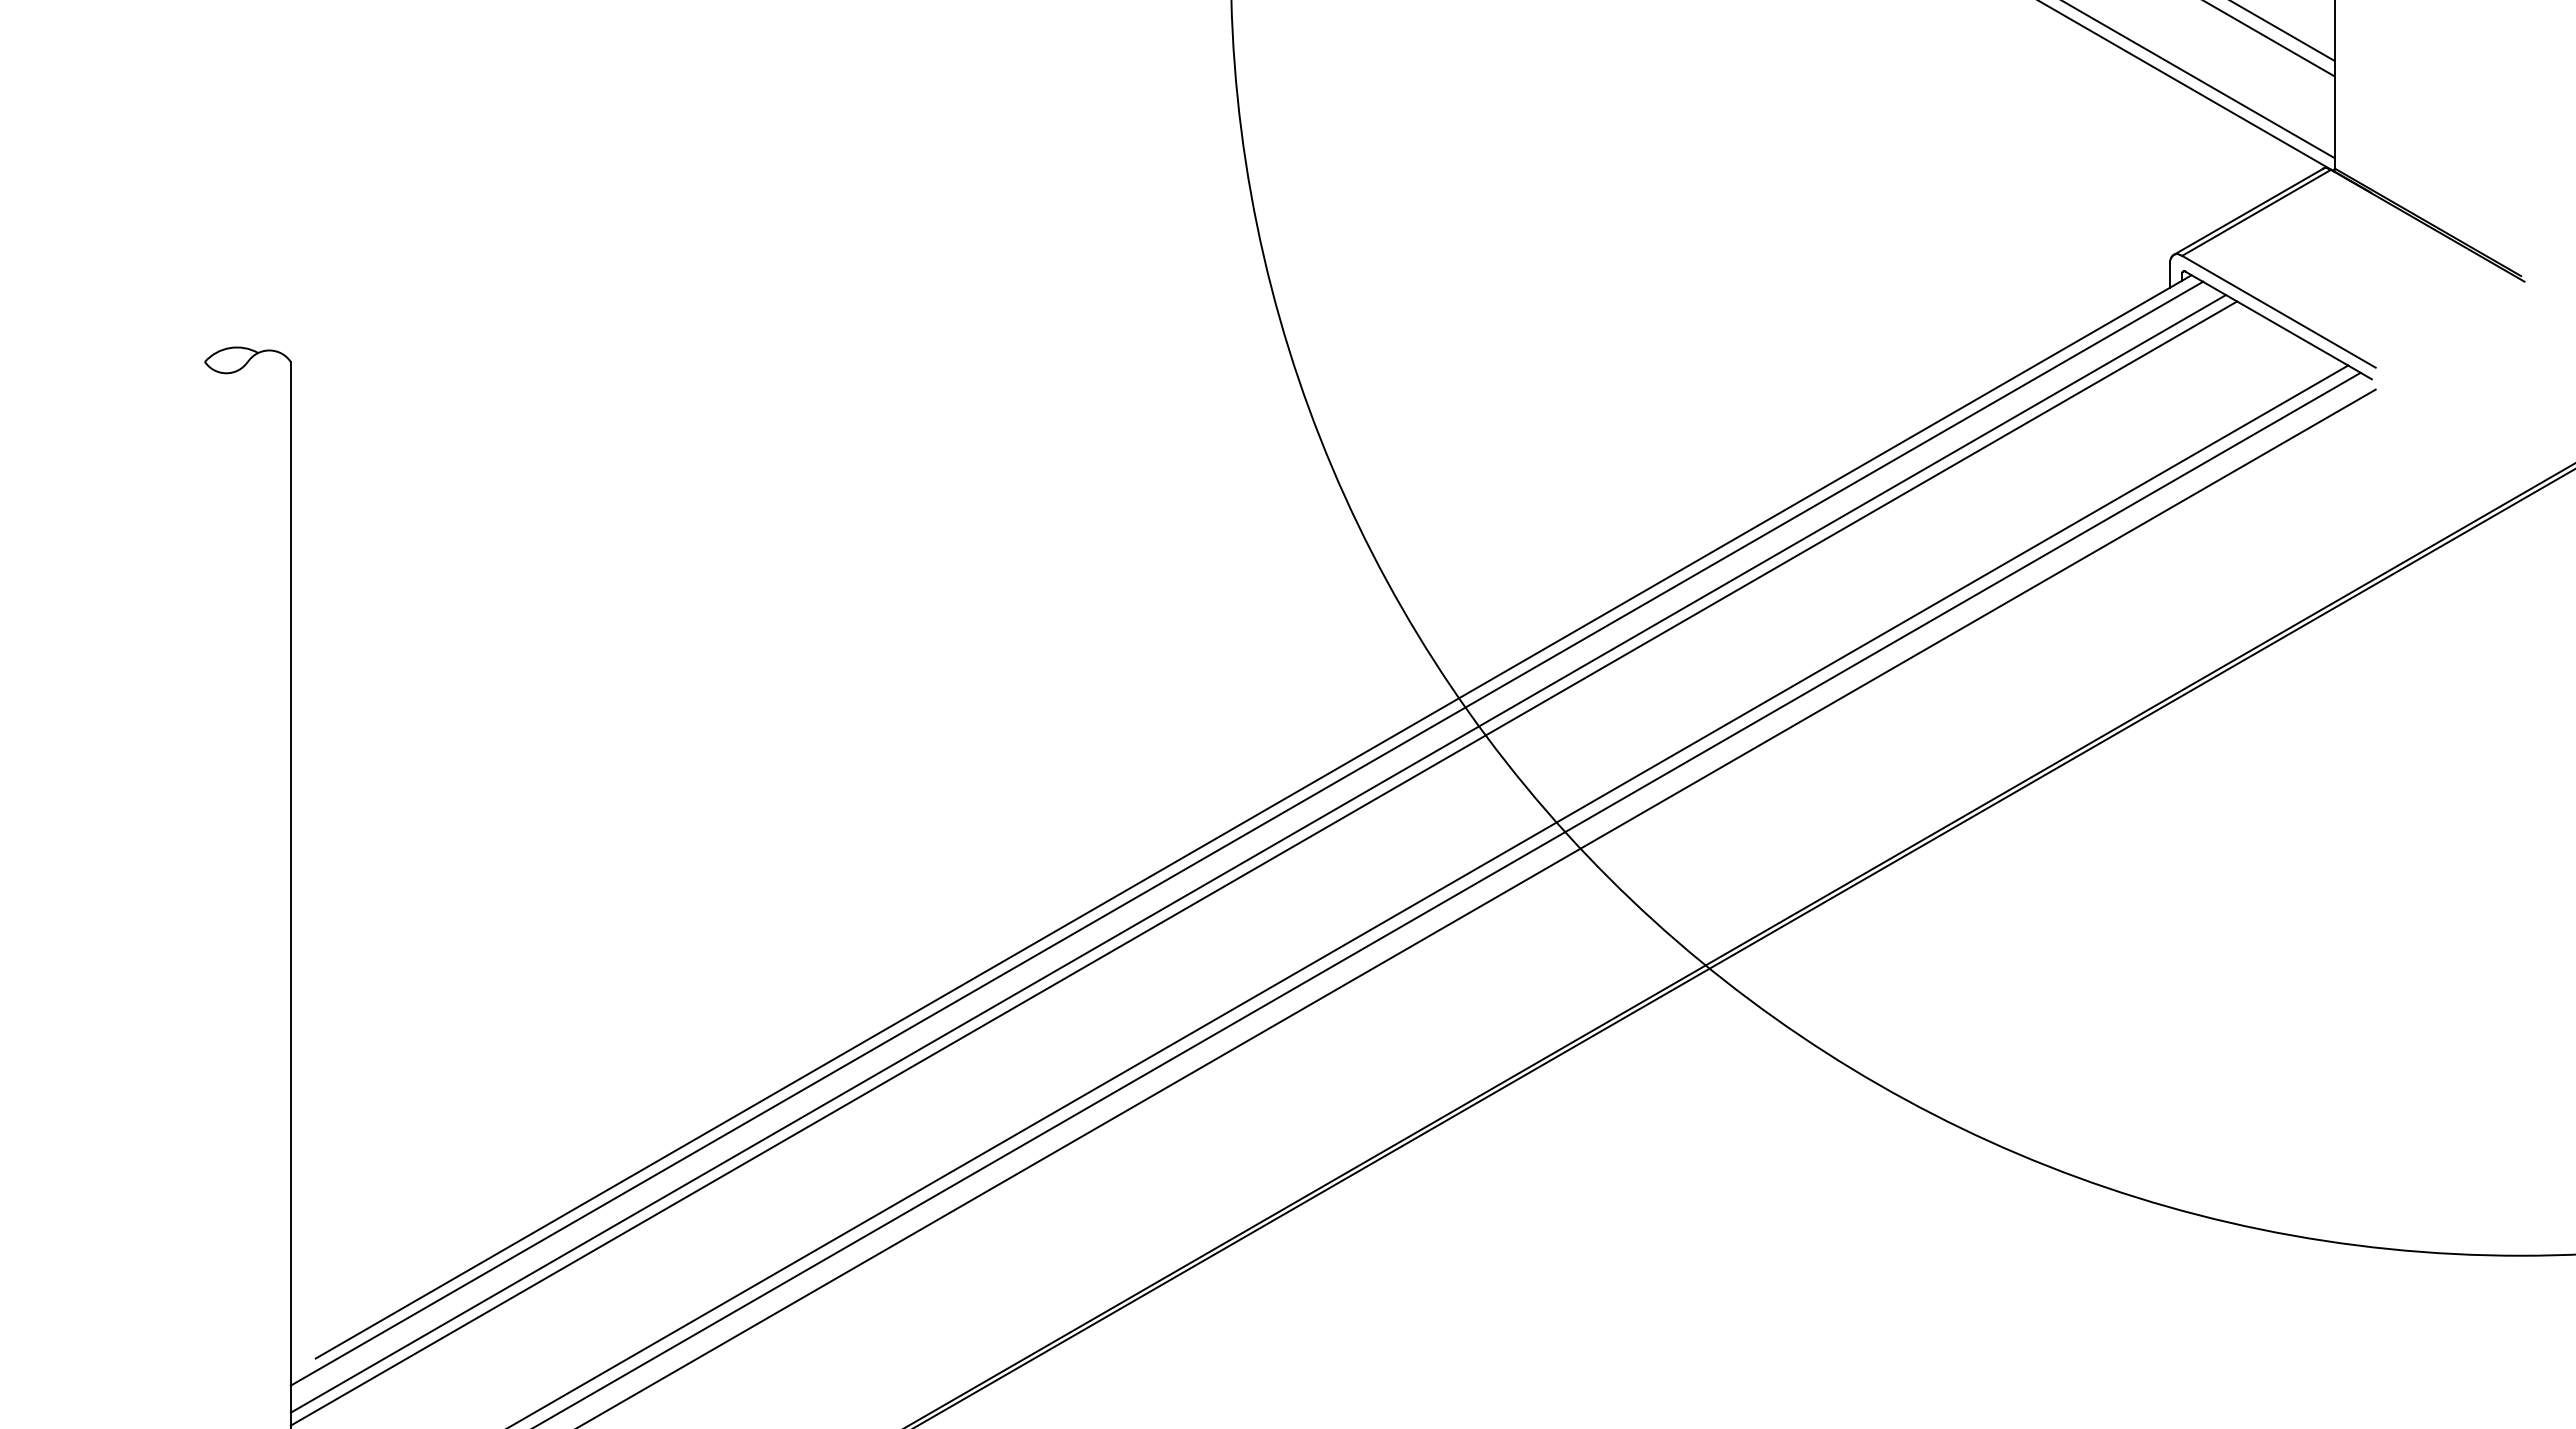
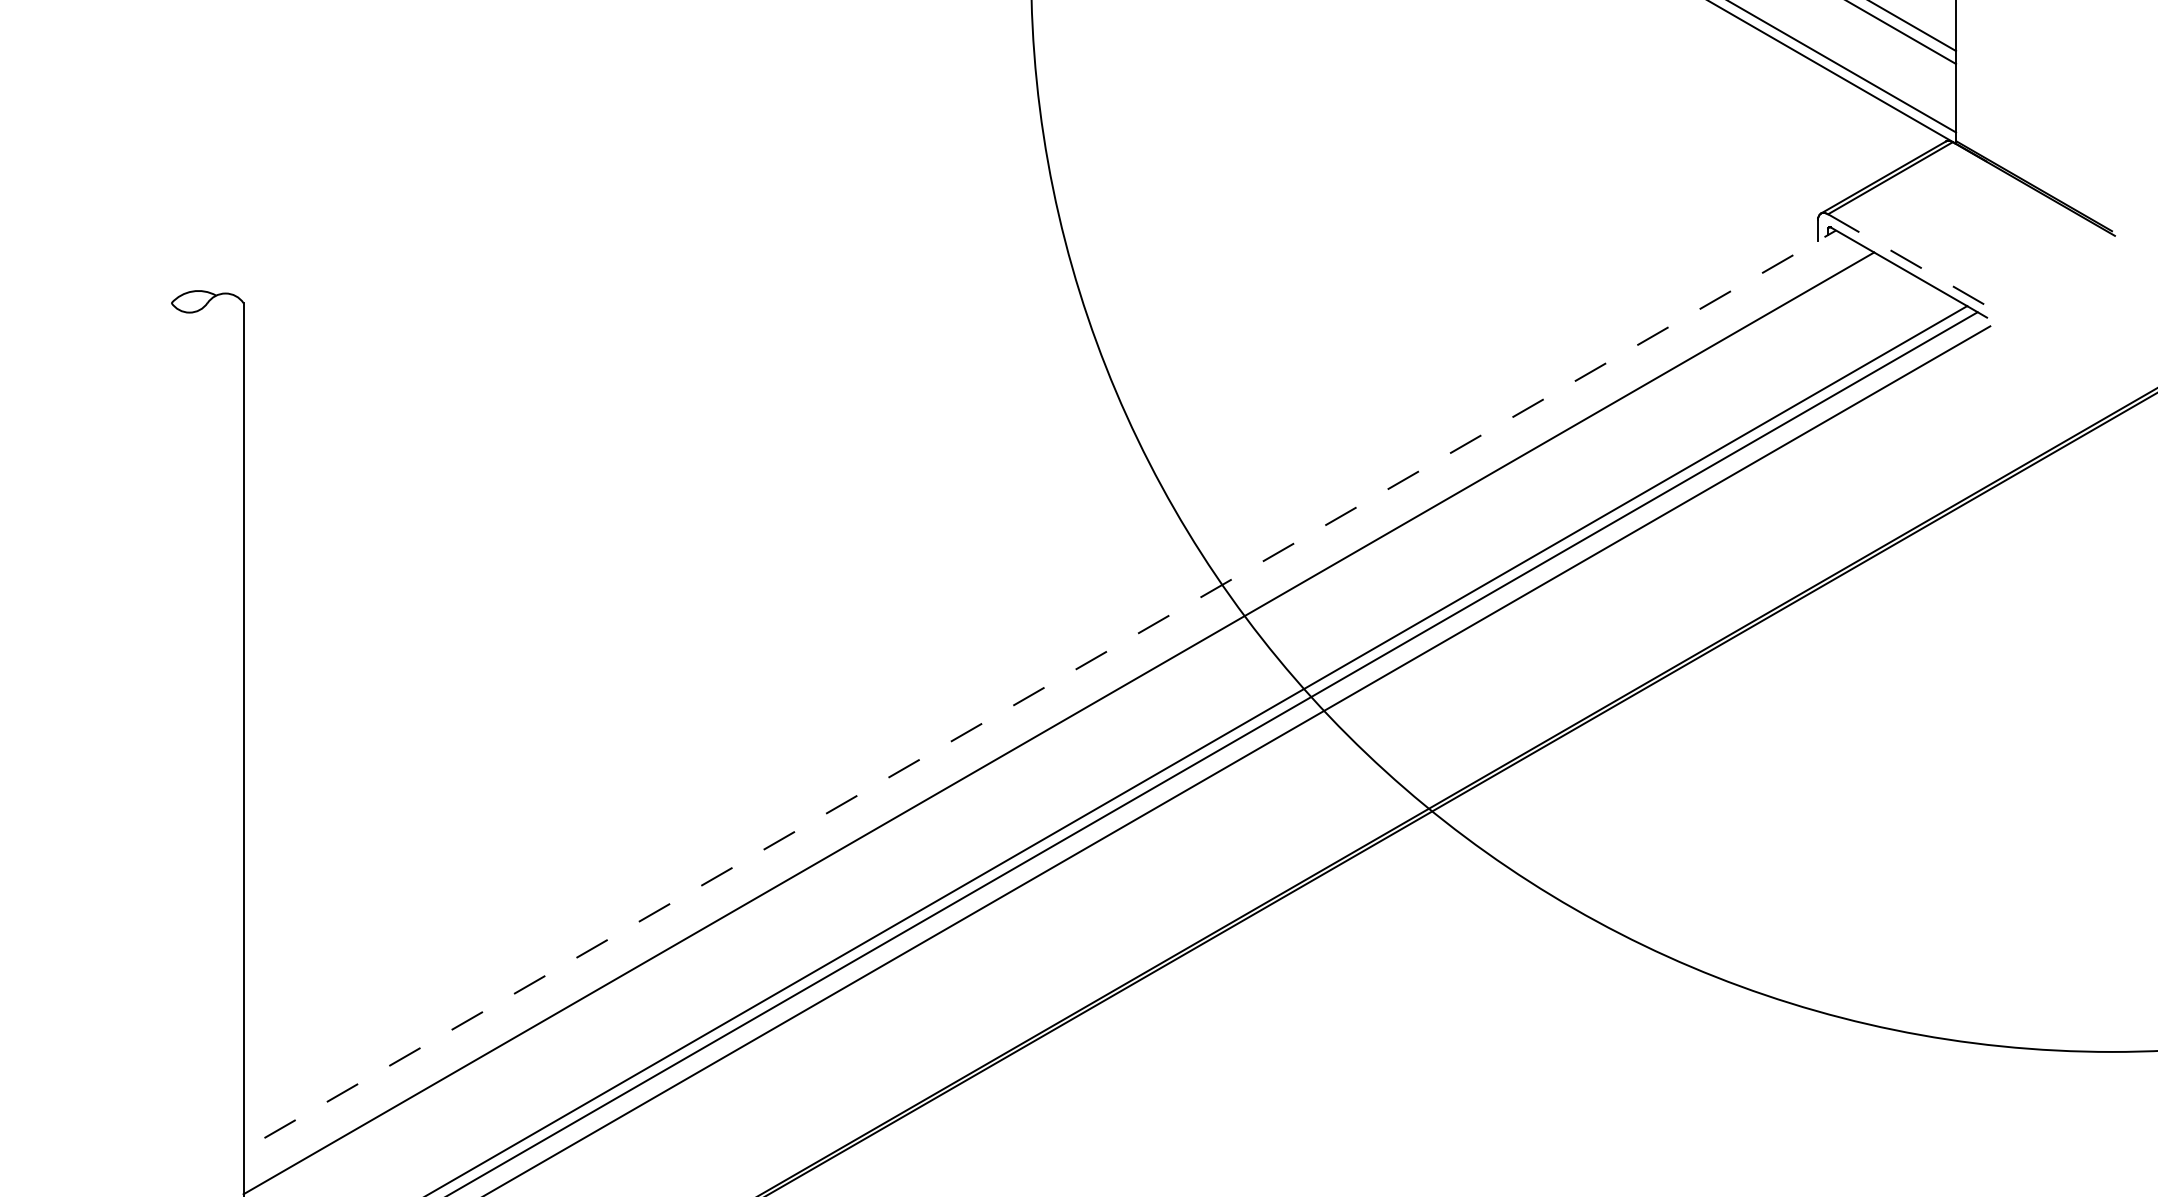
line: (2278, 311) -> (1908, 260), solid -> dashed
line: (1254, 816) -> (1050, 683), solid -> dashed
line: (1246, 833) -> (1044, 698), removed
line: (1258, 853) -> (1054, 714), removed

